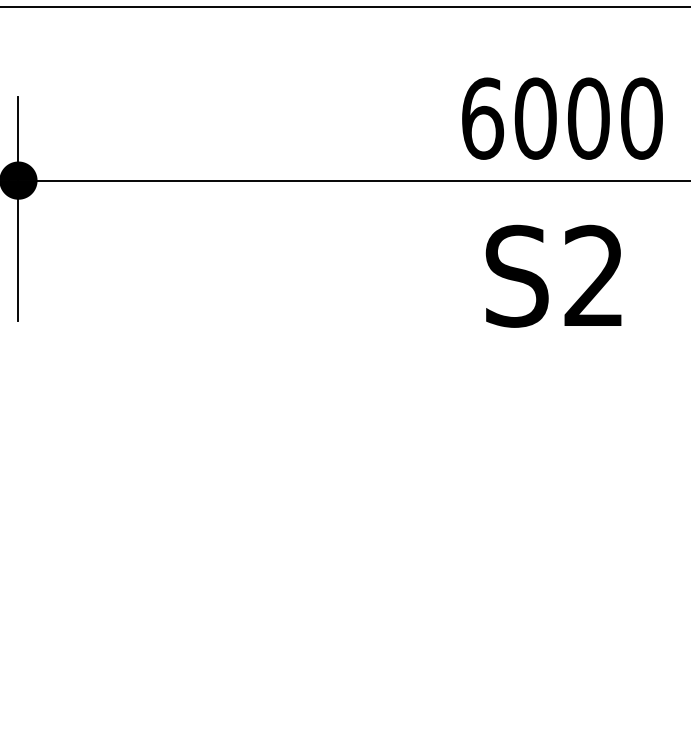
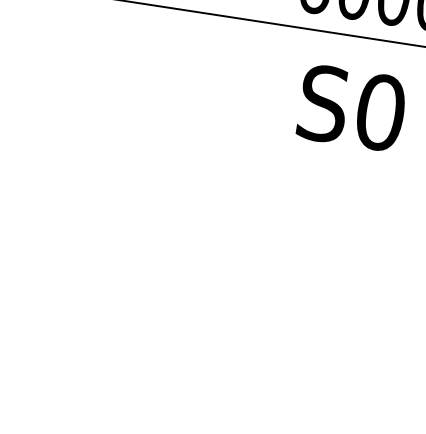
text: (594, 275) -> (380, 111), S2 -> S0

